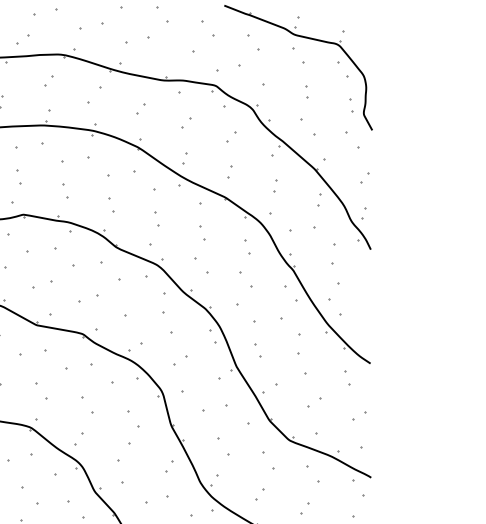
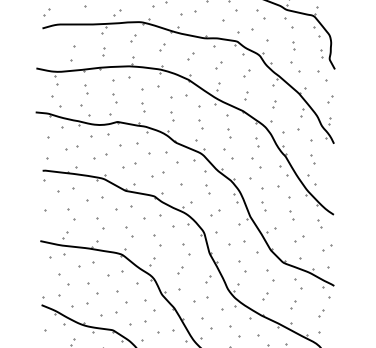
part: (95, 95) -> (162, 47), size x0.62
part: (336, 274) -> (312, 159), size x0.62
part: (167, 322) -> (207, 189), size x0.62
part: (302, 364) -> (291, 215), size x0.62
part: (124, 452) -> (180, 270), size x0.62

